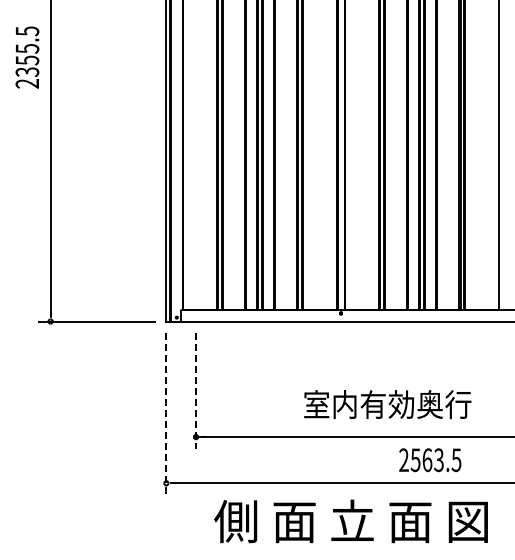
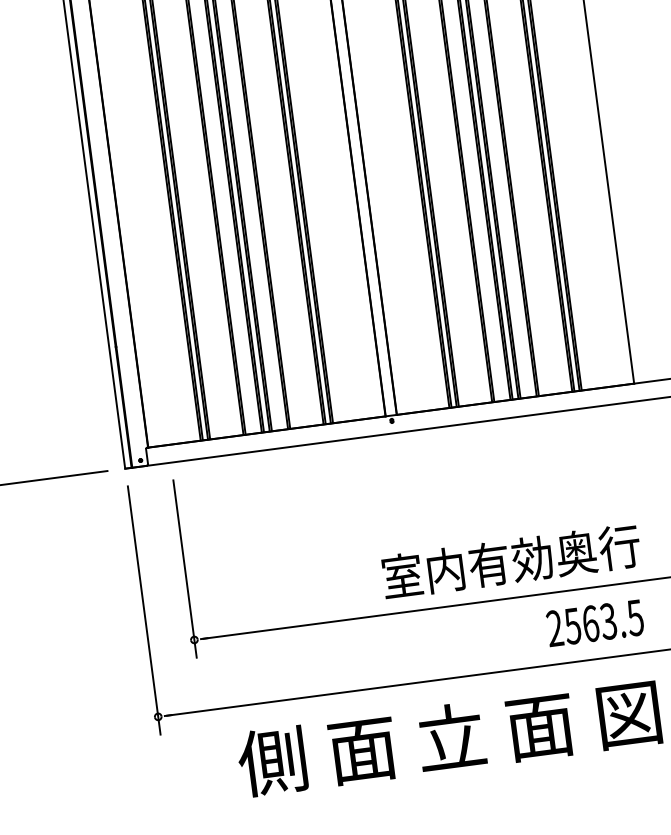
line: (196, 390) -> (185, 568), dashed -> solid
text: (387, 404) -> (510, 561), moved
line: (166, 413) -> (144, 609), dashed -> solid
text: (430, 460) -> (595, 623), moved

